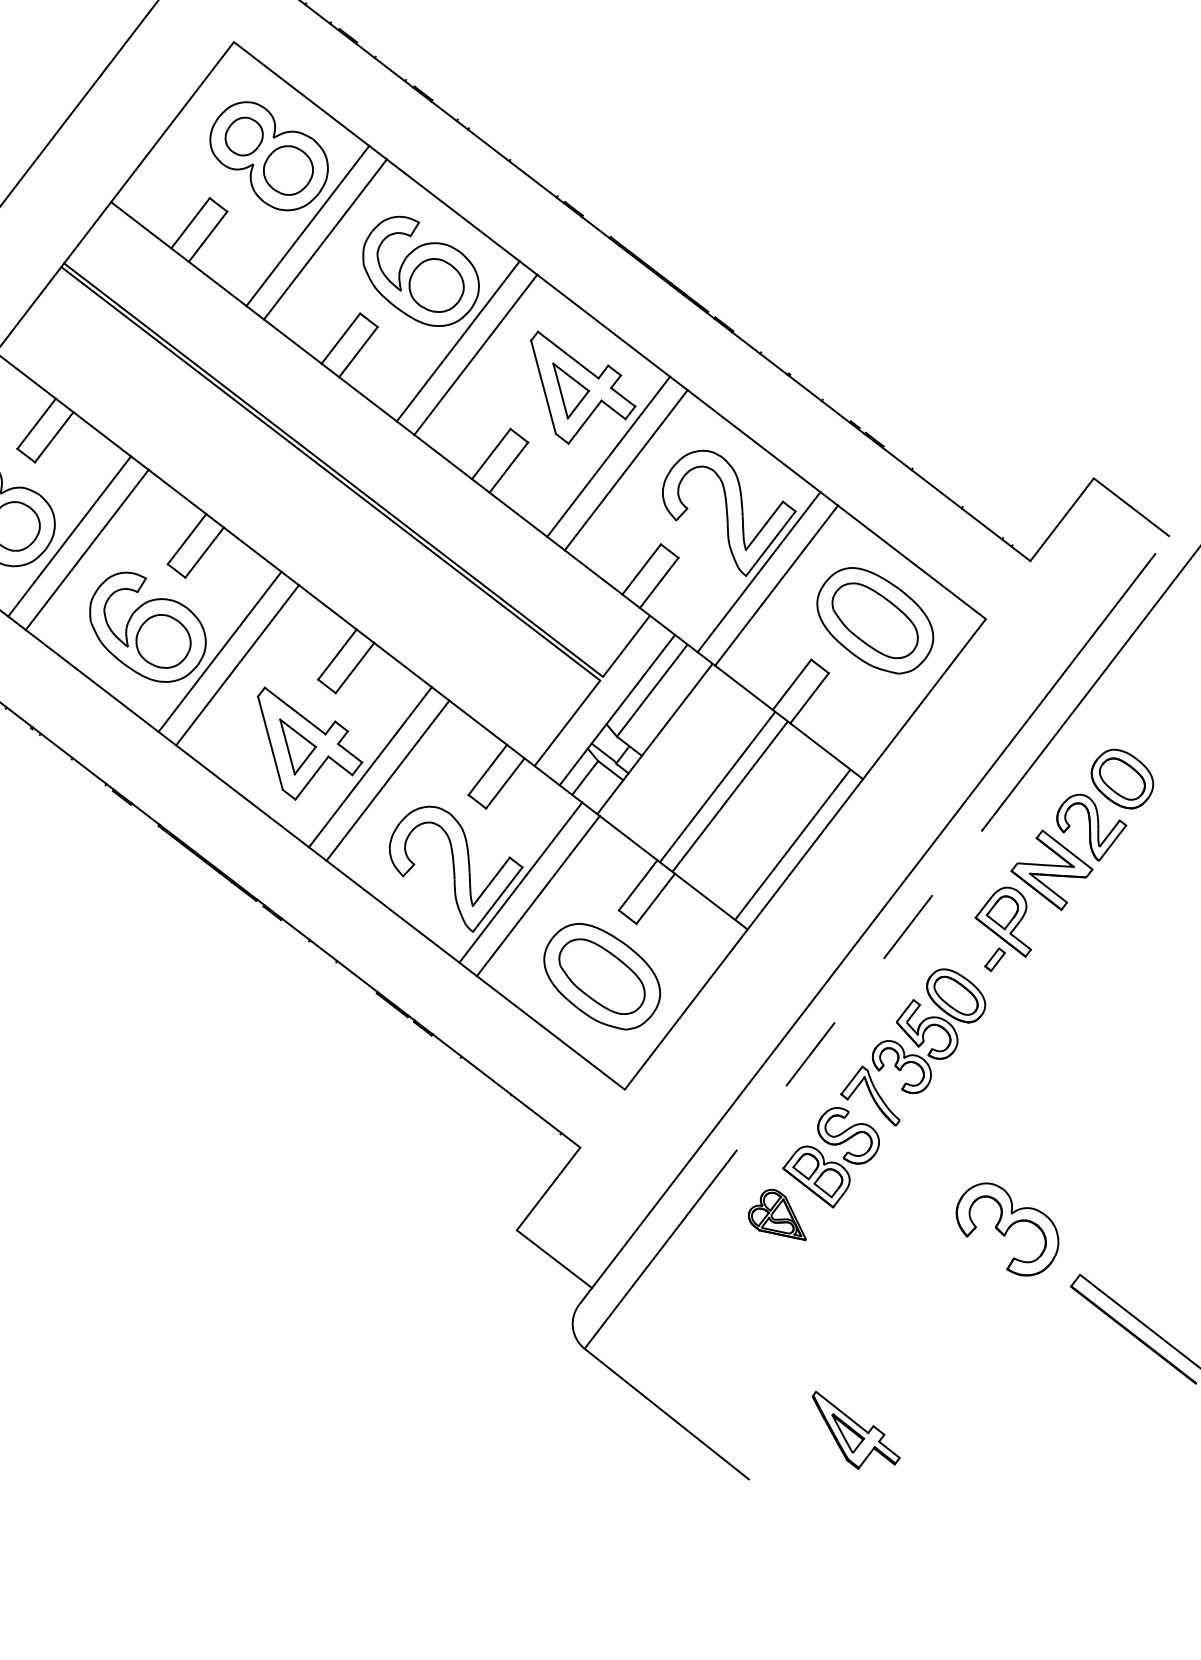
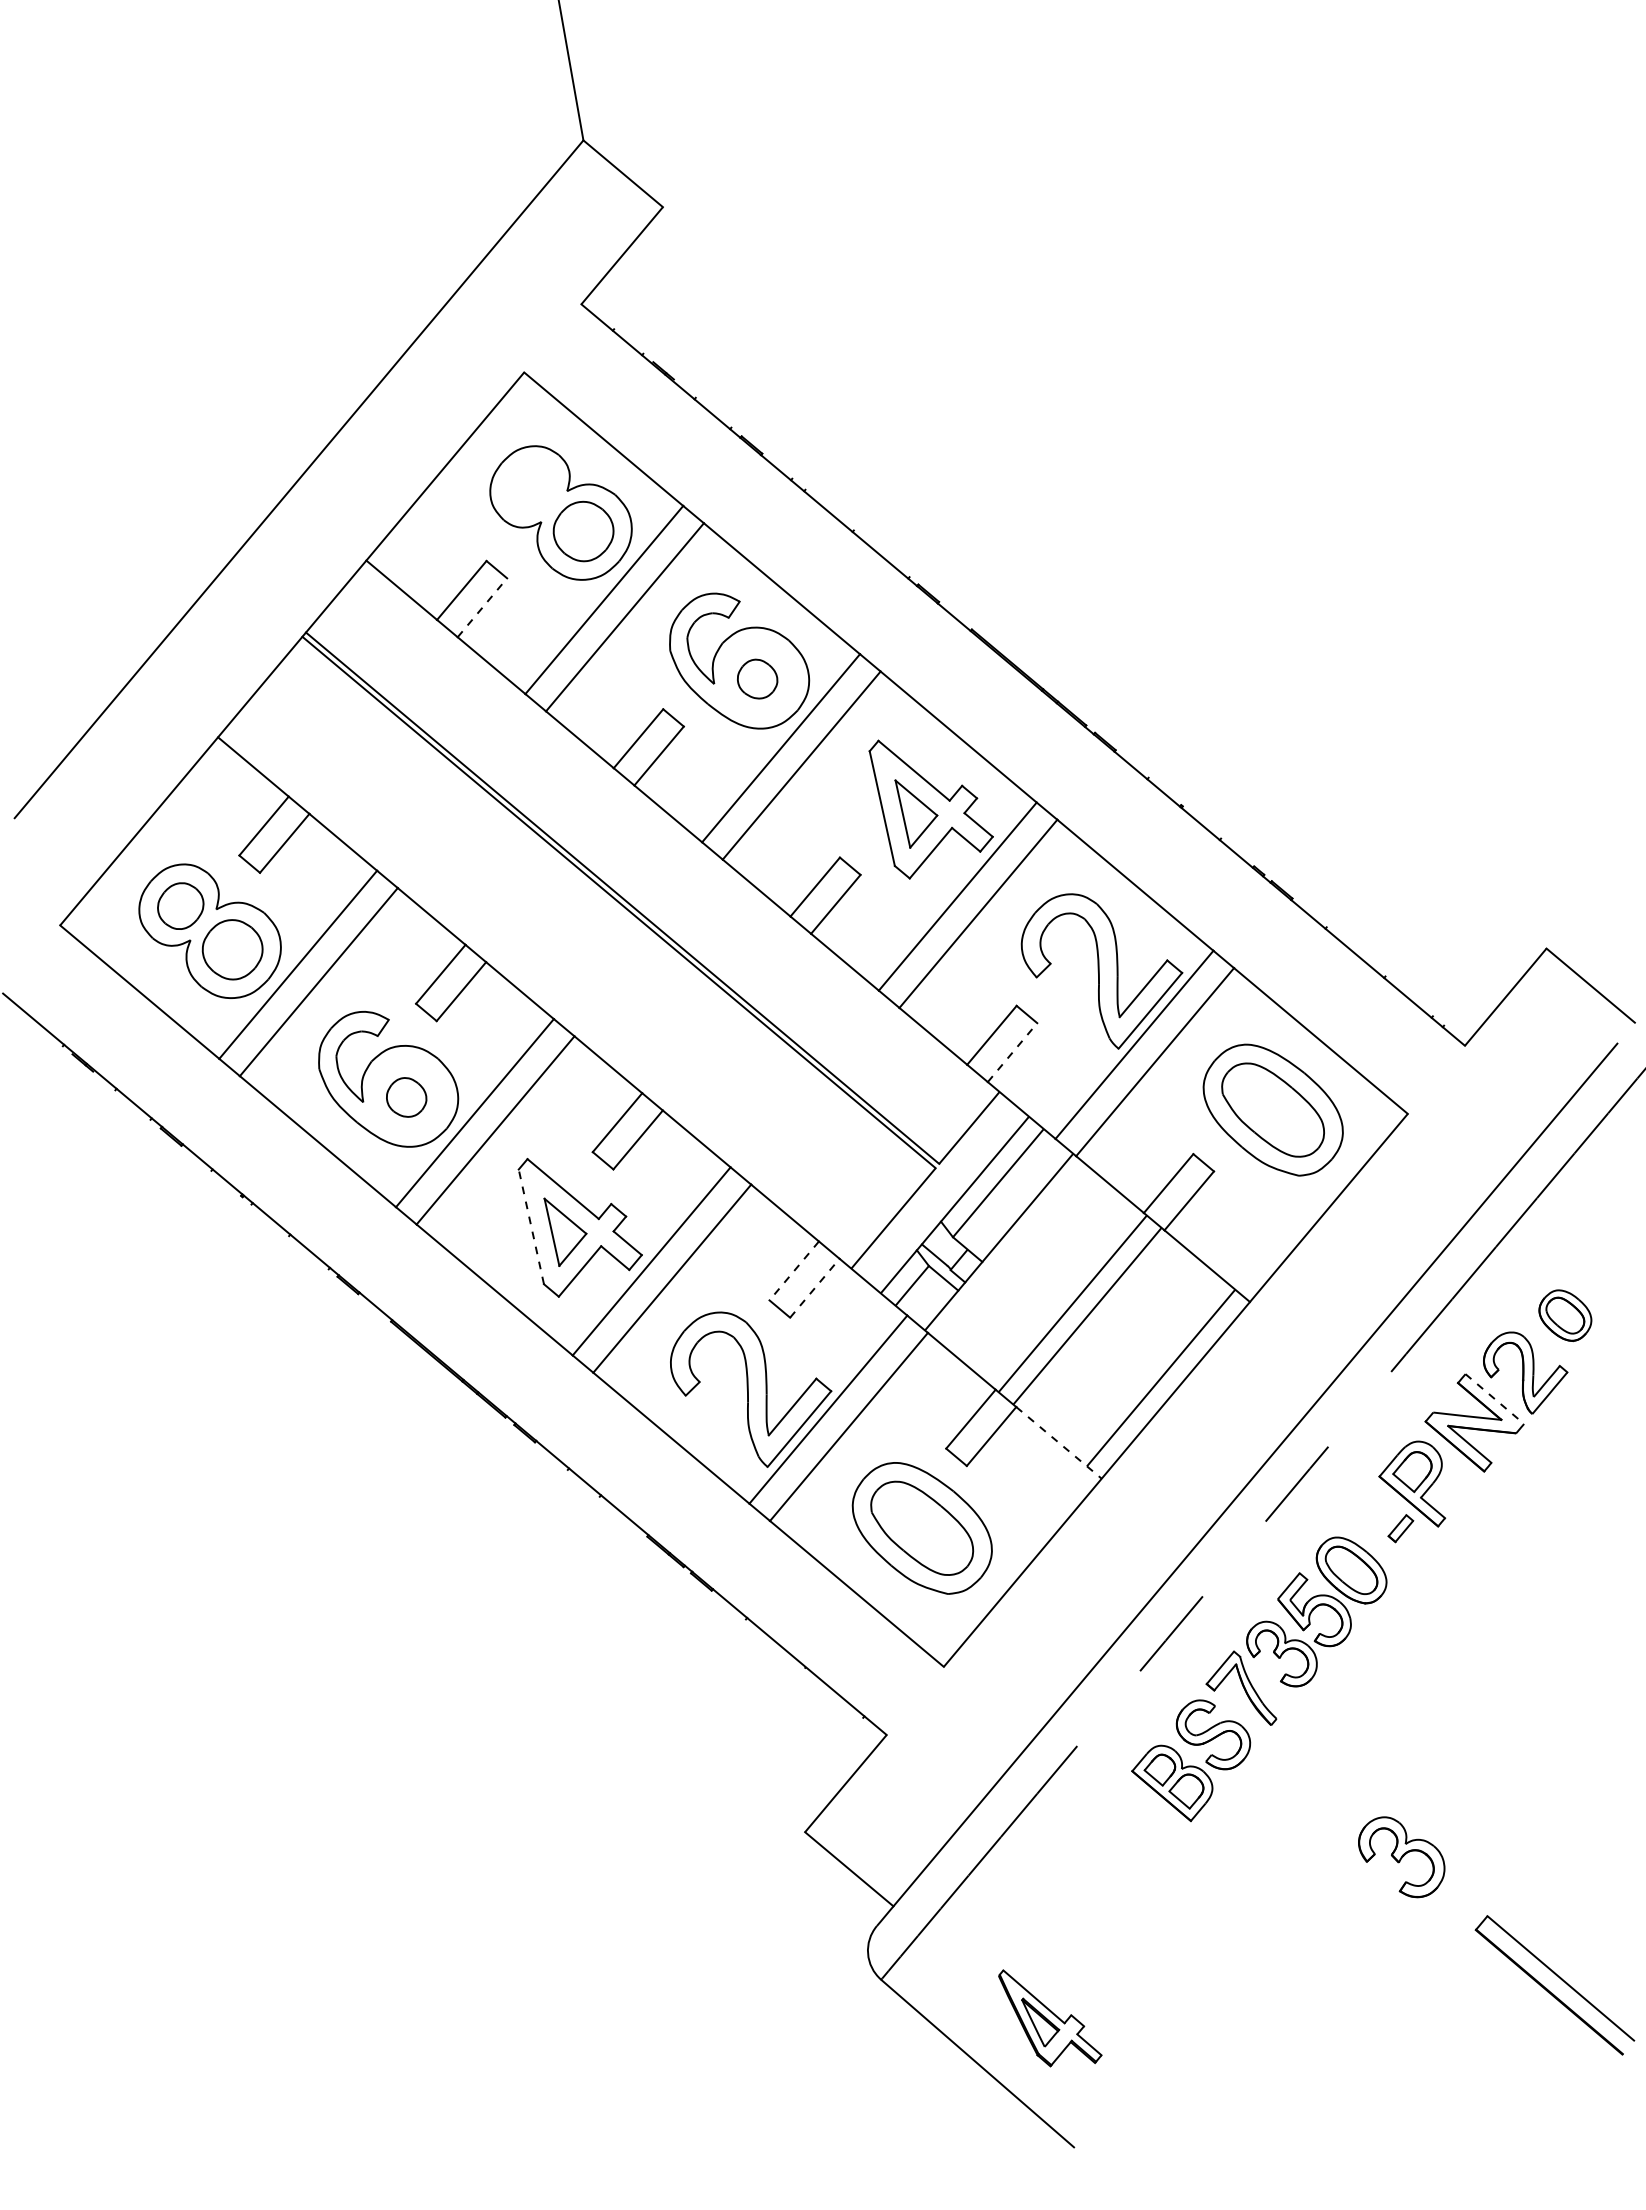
part: (244, 136) -> (531, 487), removed
line: (208, 236) -> (482, 607), solid -> dashed
part: (436, 284) -> (757, 678), size x0.6
line: (659, 582) -> (1012, 1052), solid -> dashed
part: (163, 641) -> (406, 1097), size x0.6
line: (270, 742) -> (531, 1226), solid -> dashed
line: (487, 770) -> (793, 1271), solid -> dashed
part: (1122, 778) -> (1565, 1315), size x0.7
line: (505, 782) -> (815, 1287), solid -> dashed
line: (1068, 850) -> (1495, 1399), solid -> dashed
line: (711, 901) -> (1059, 1442), solid -> dashed
part: (777, 1215) -> (1122, 1827), removed
part: (1007, 1229) -> (1401, 1857), size x0.7
part: (856, 1429) -> (1050, 2018), moved

